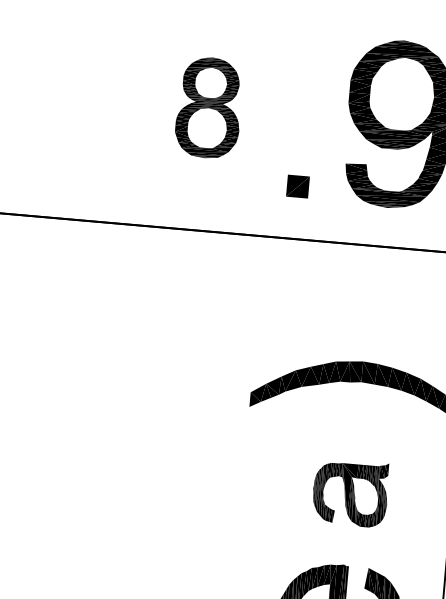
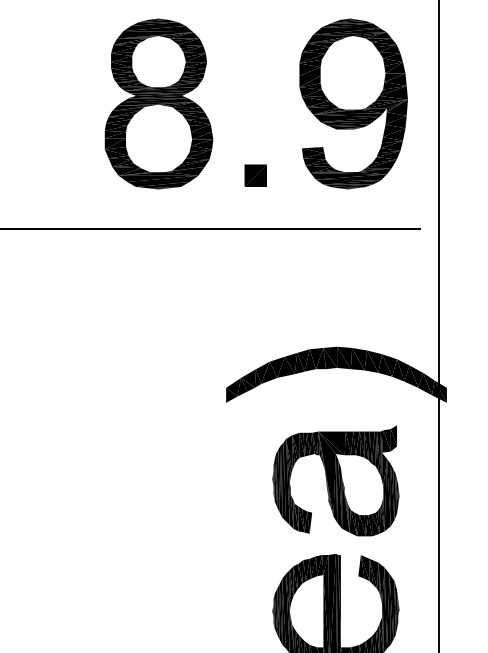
part: (208, 107) -> (158, 103), size x1.67
part: (350, 492) -> (335, 480), size x1.67

